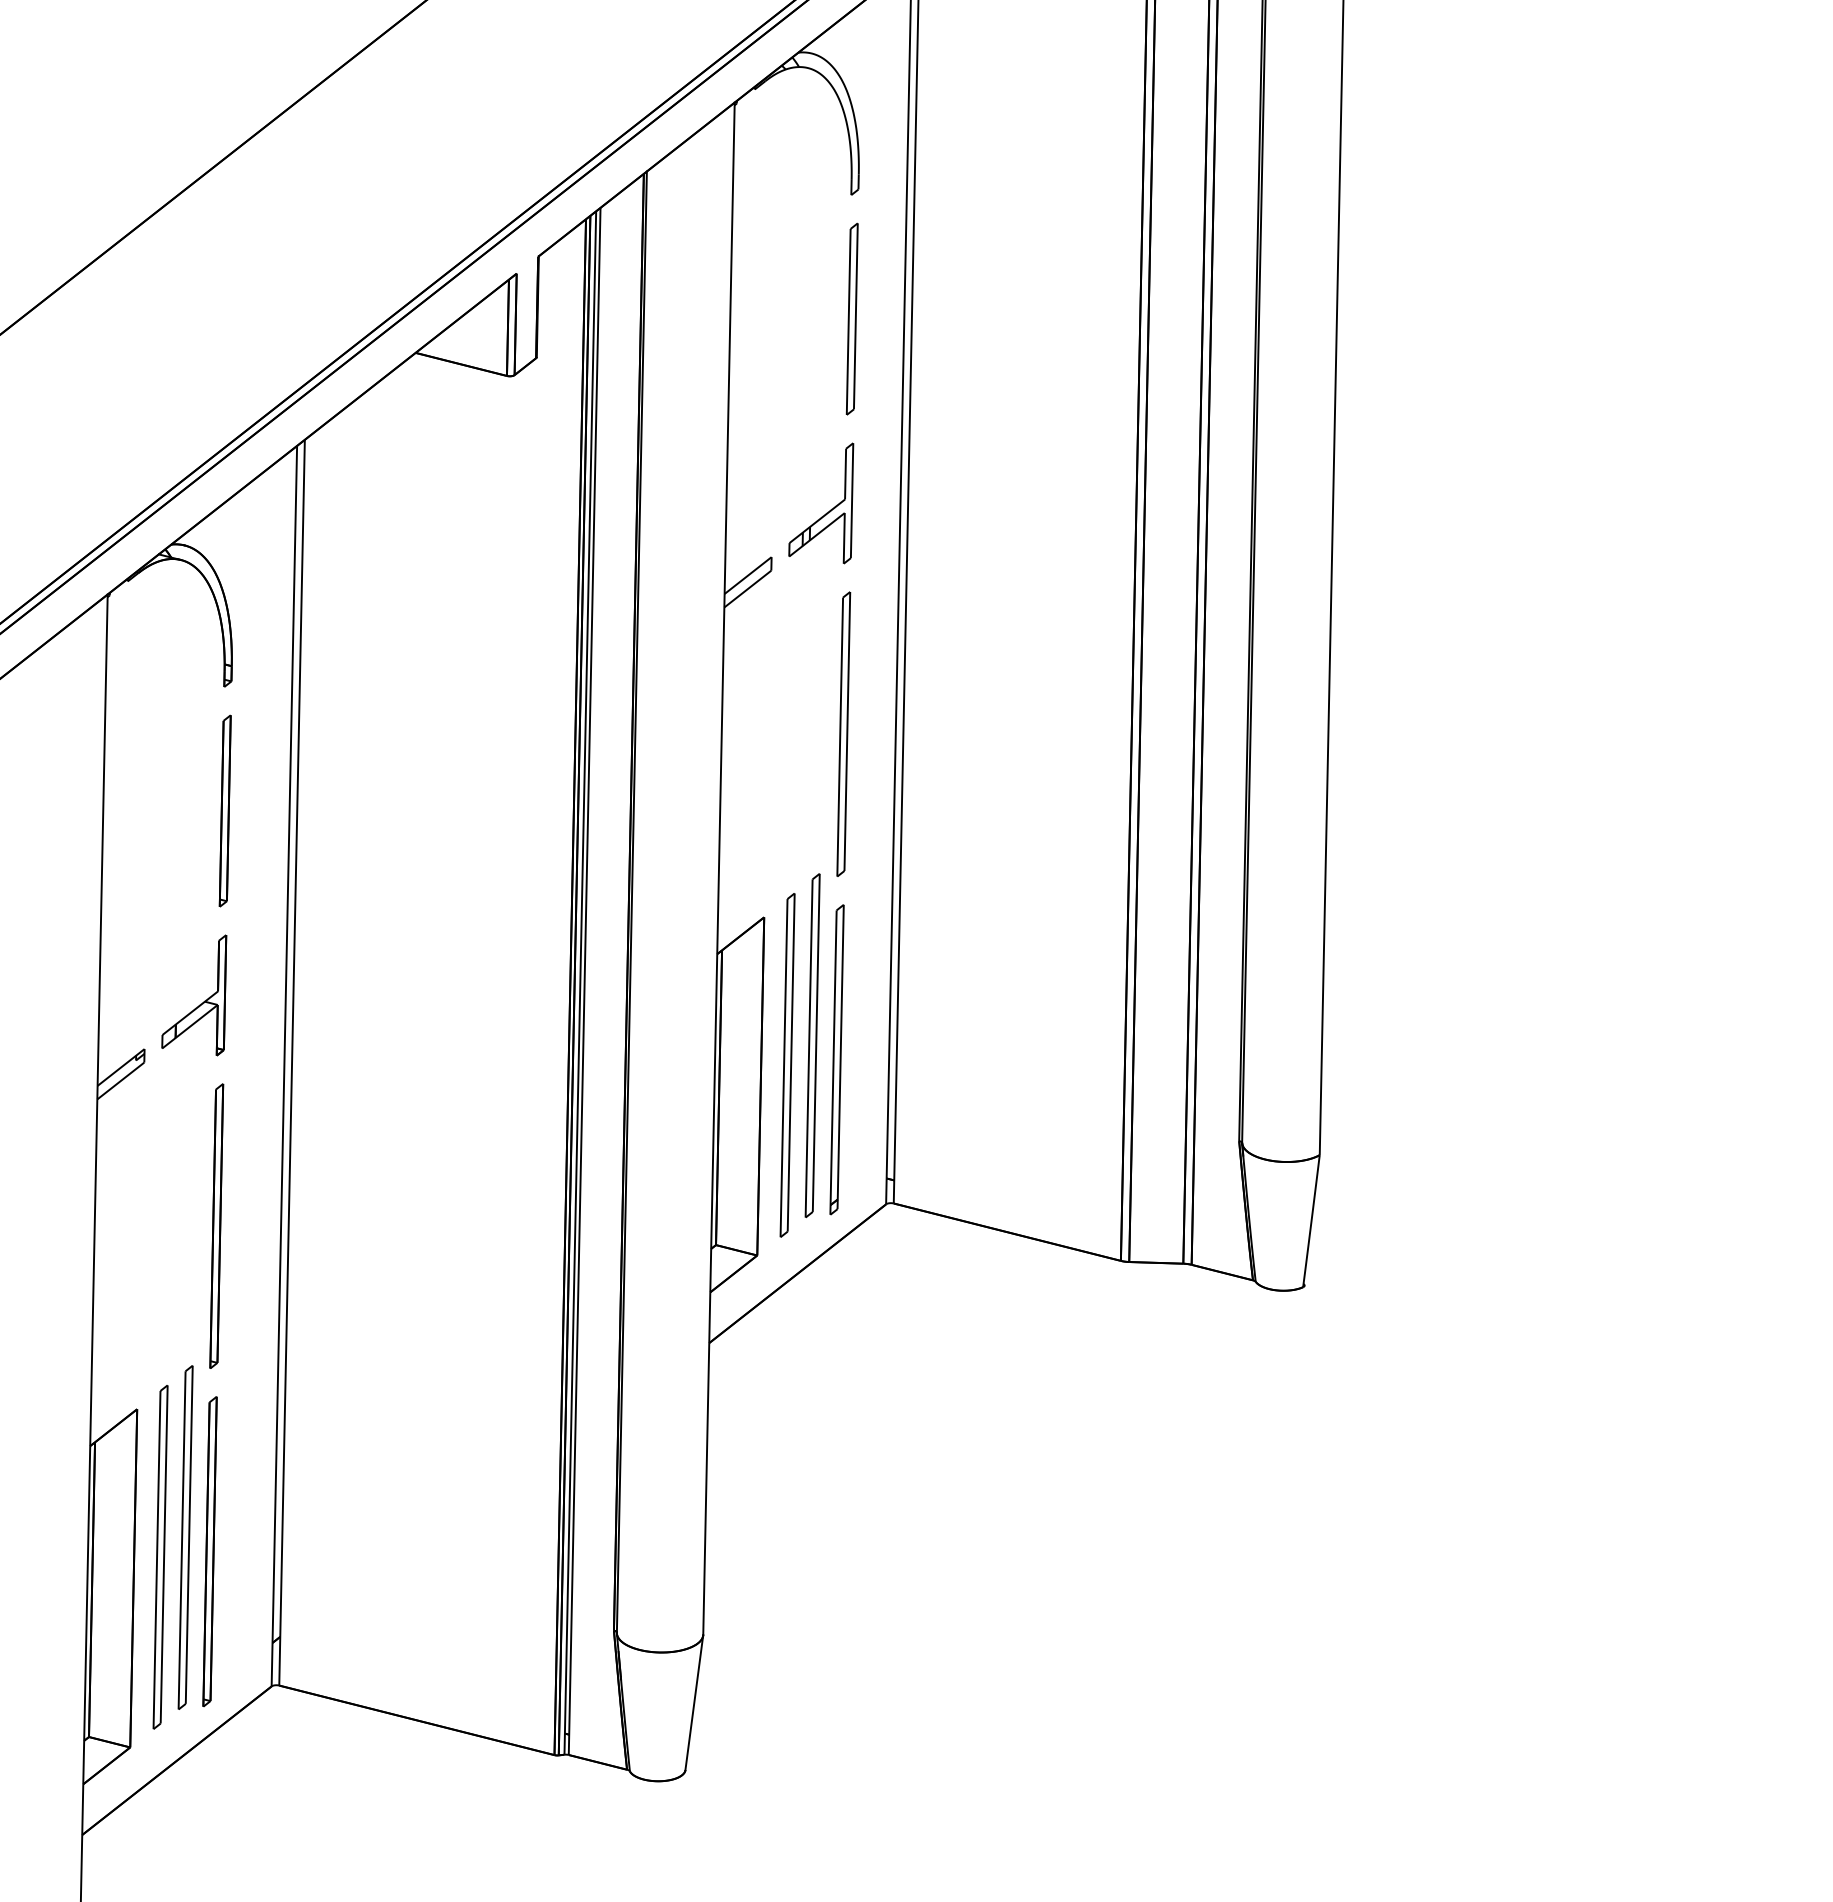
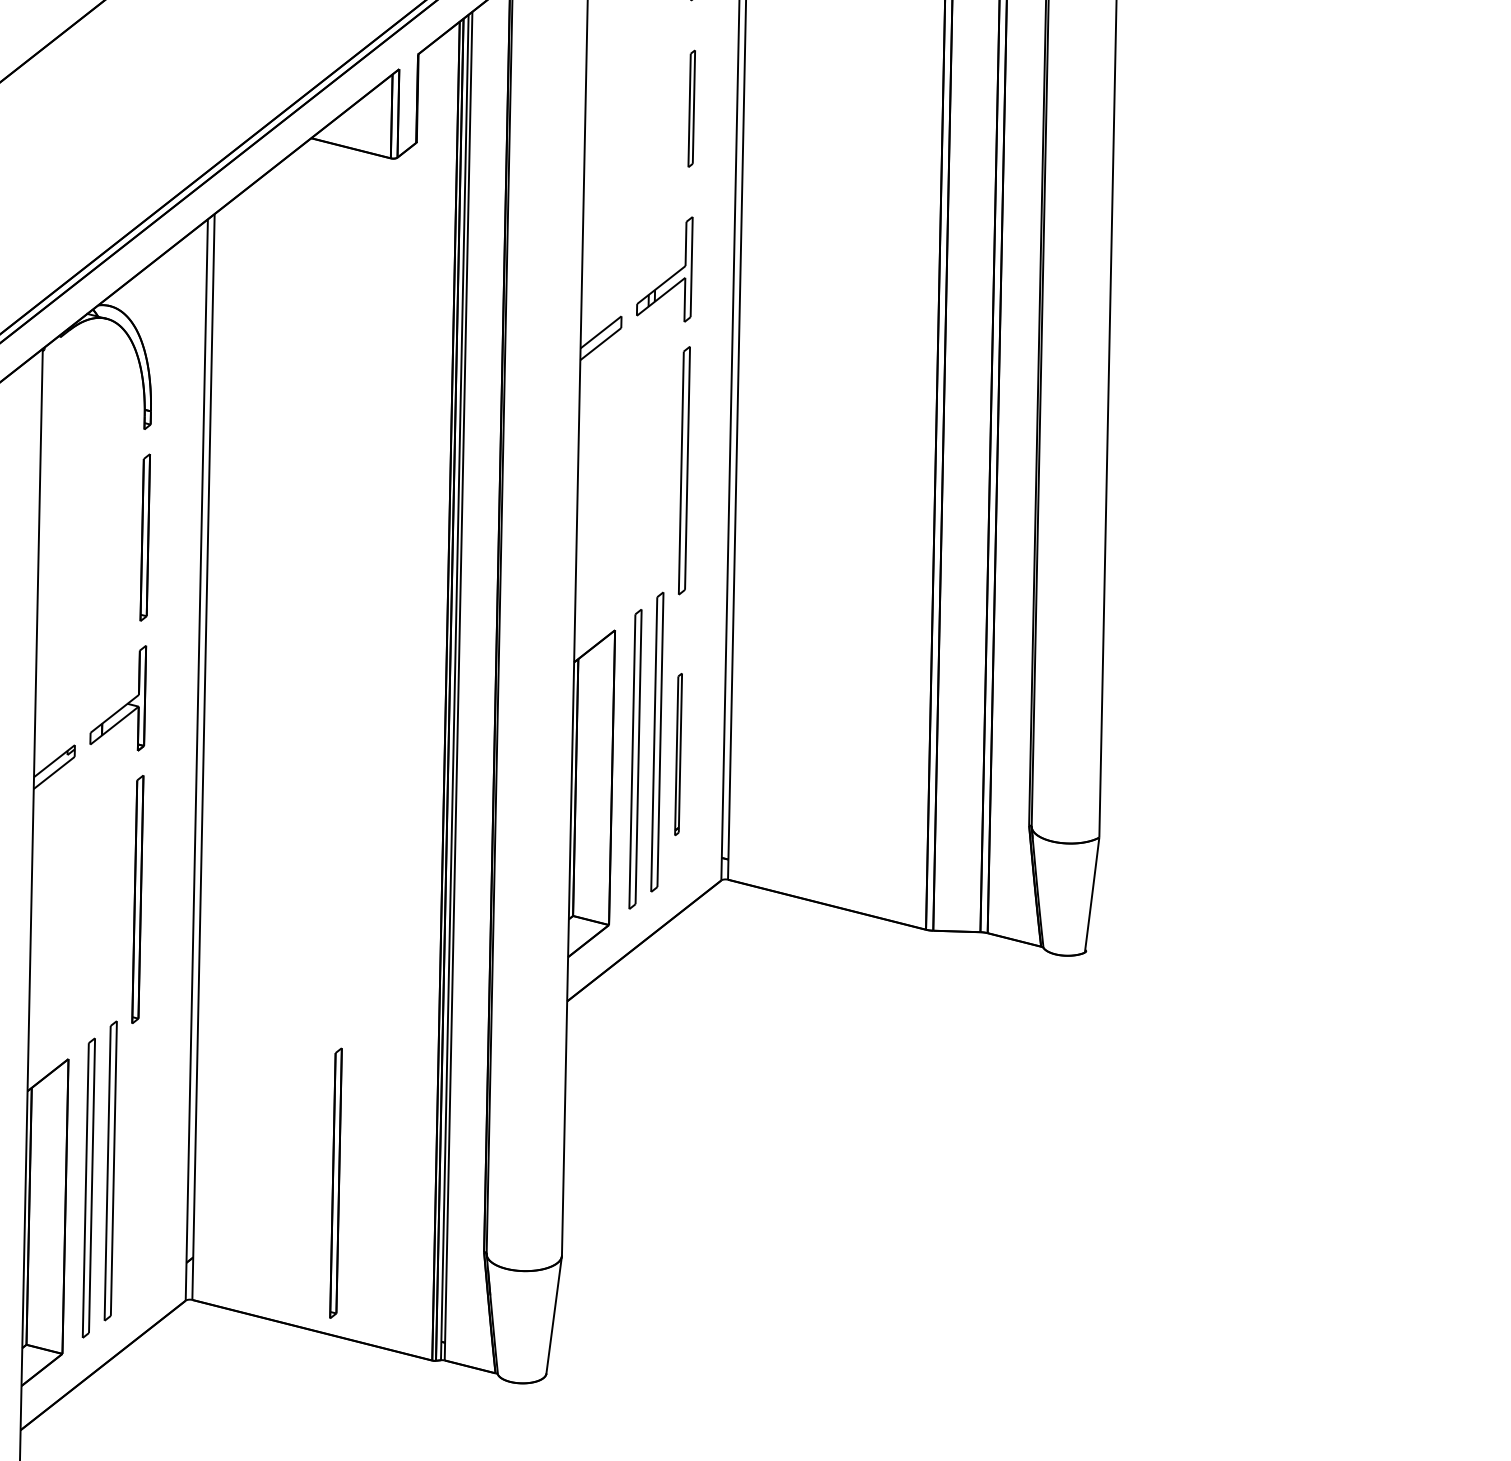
part: (851, 318) -> (691, 108), size x0.7
part: (836, 1059) -> (678, 754), size x0.6
part: (209, 1551) -> (335, 1183), moved

